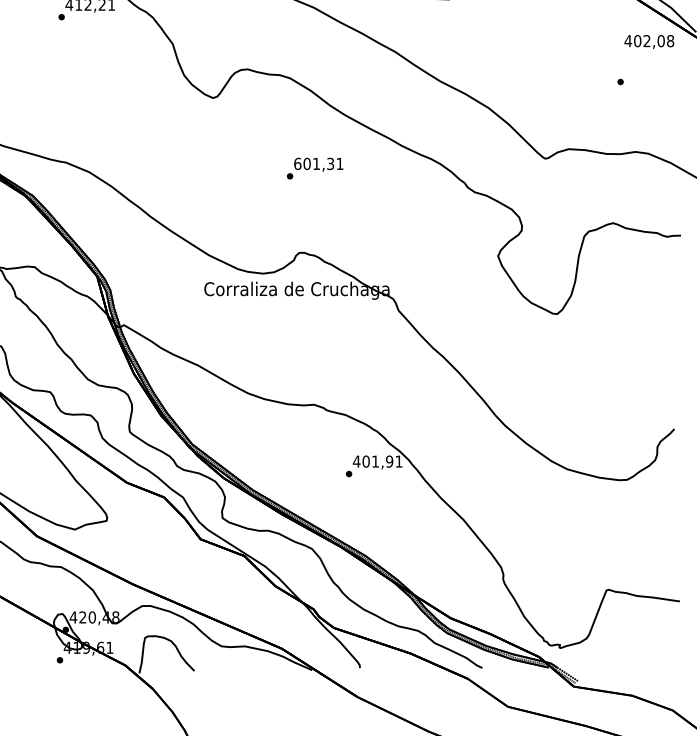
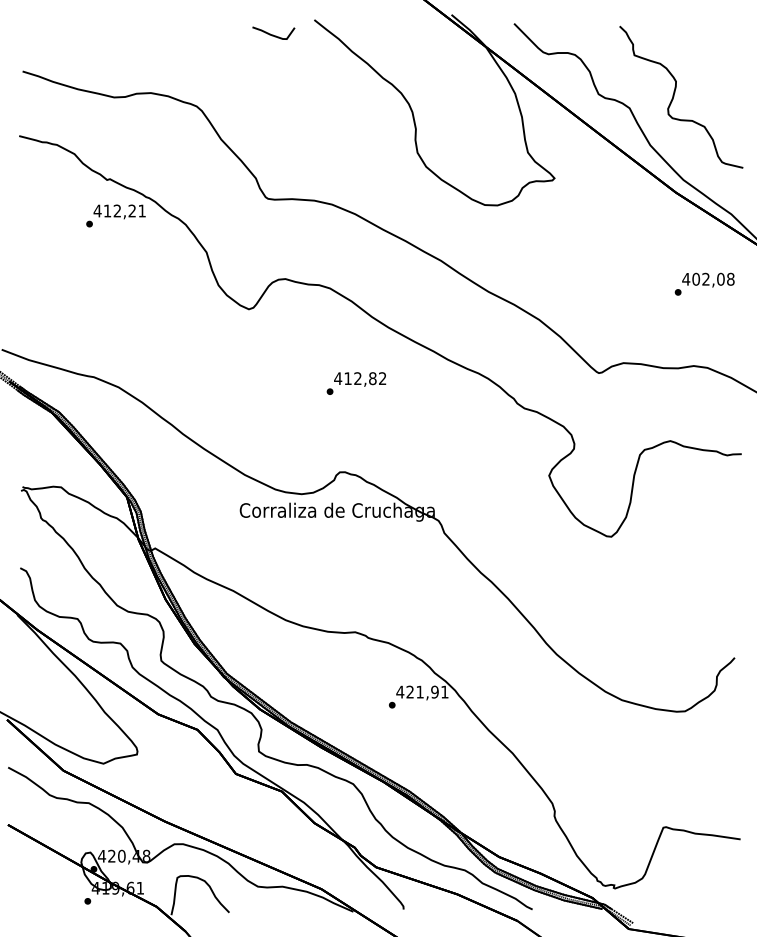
text: (649, 41) -> (708, 279), moved
text: (318, 163) -> (360, 378), 601,31 -> 412,82
text: (366, 461) -> (410, 691), 401,91 -> 421,91

